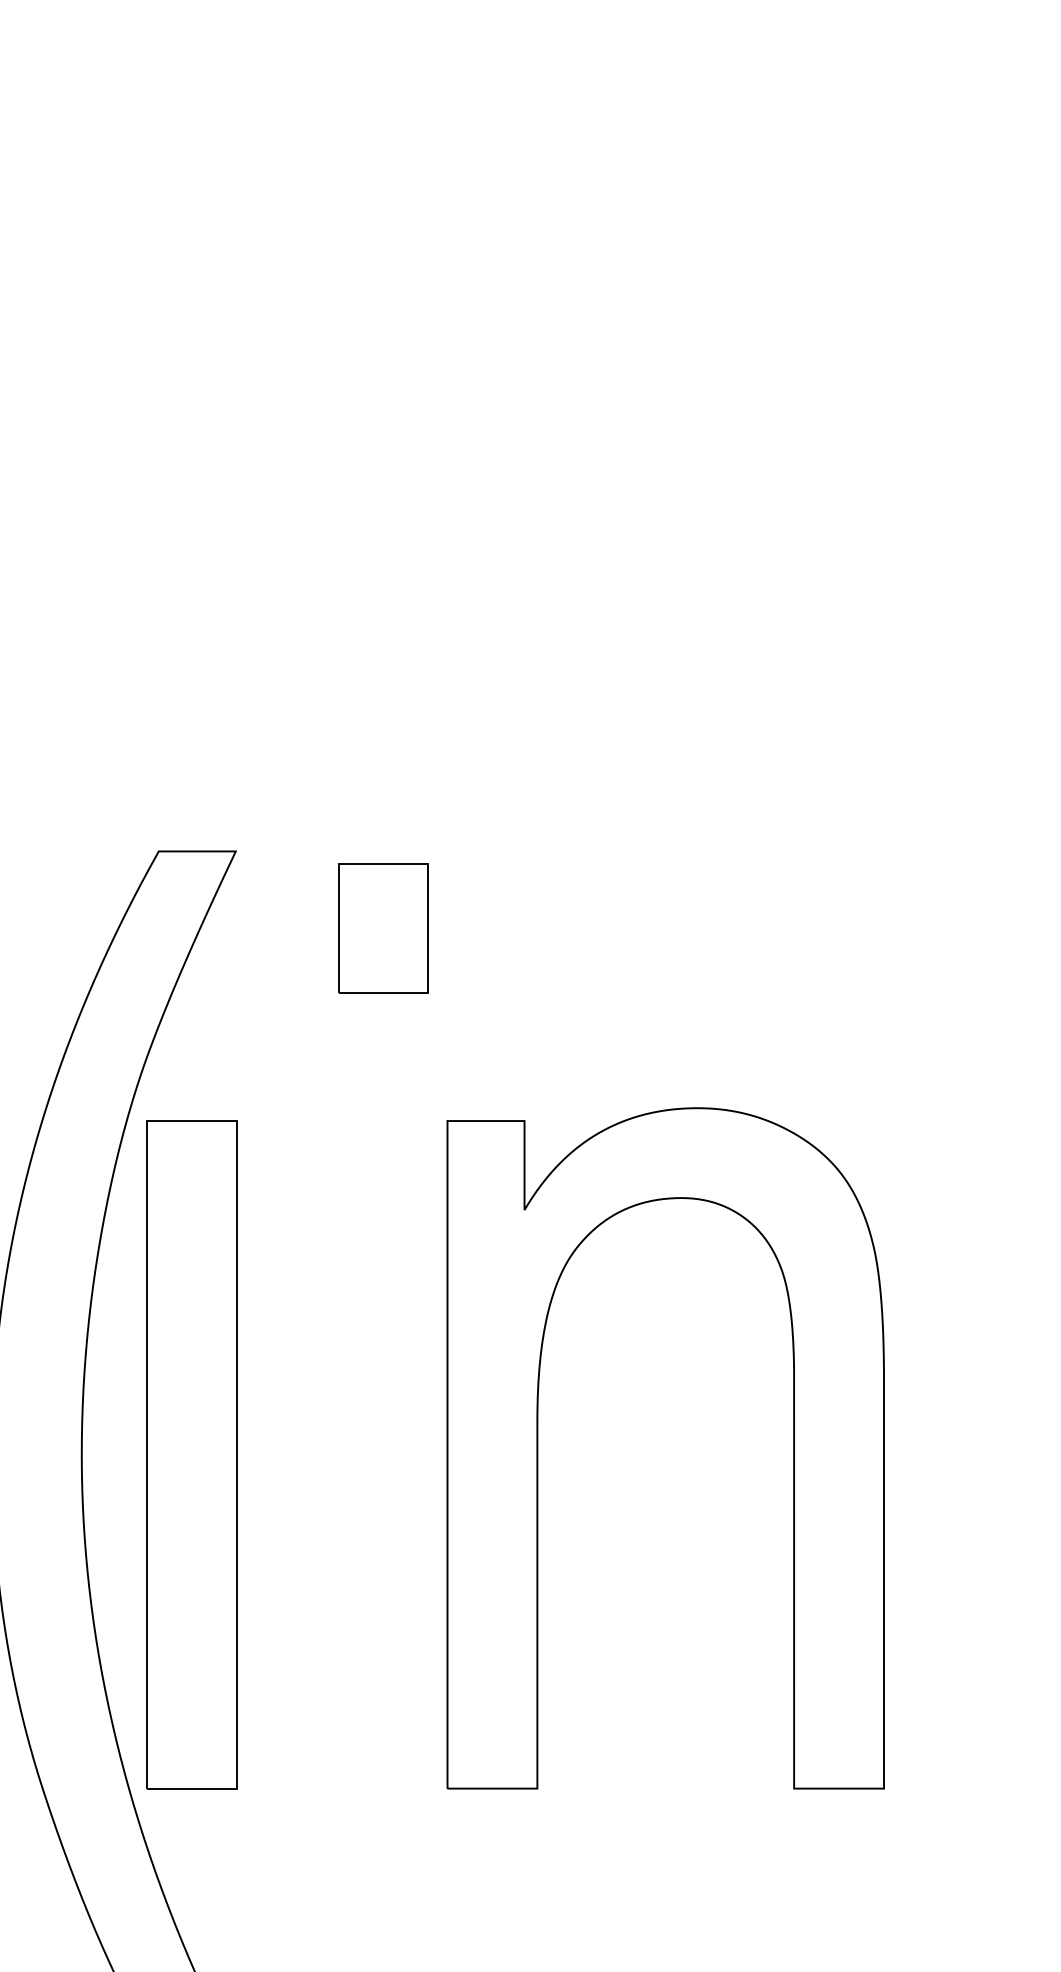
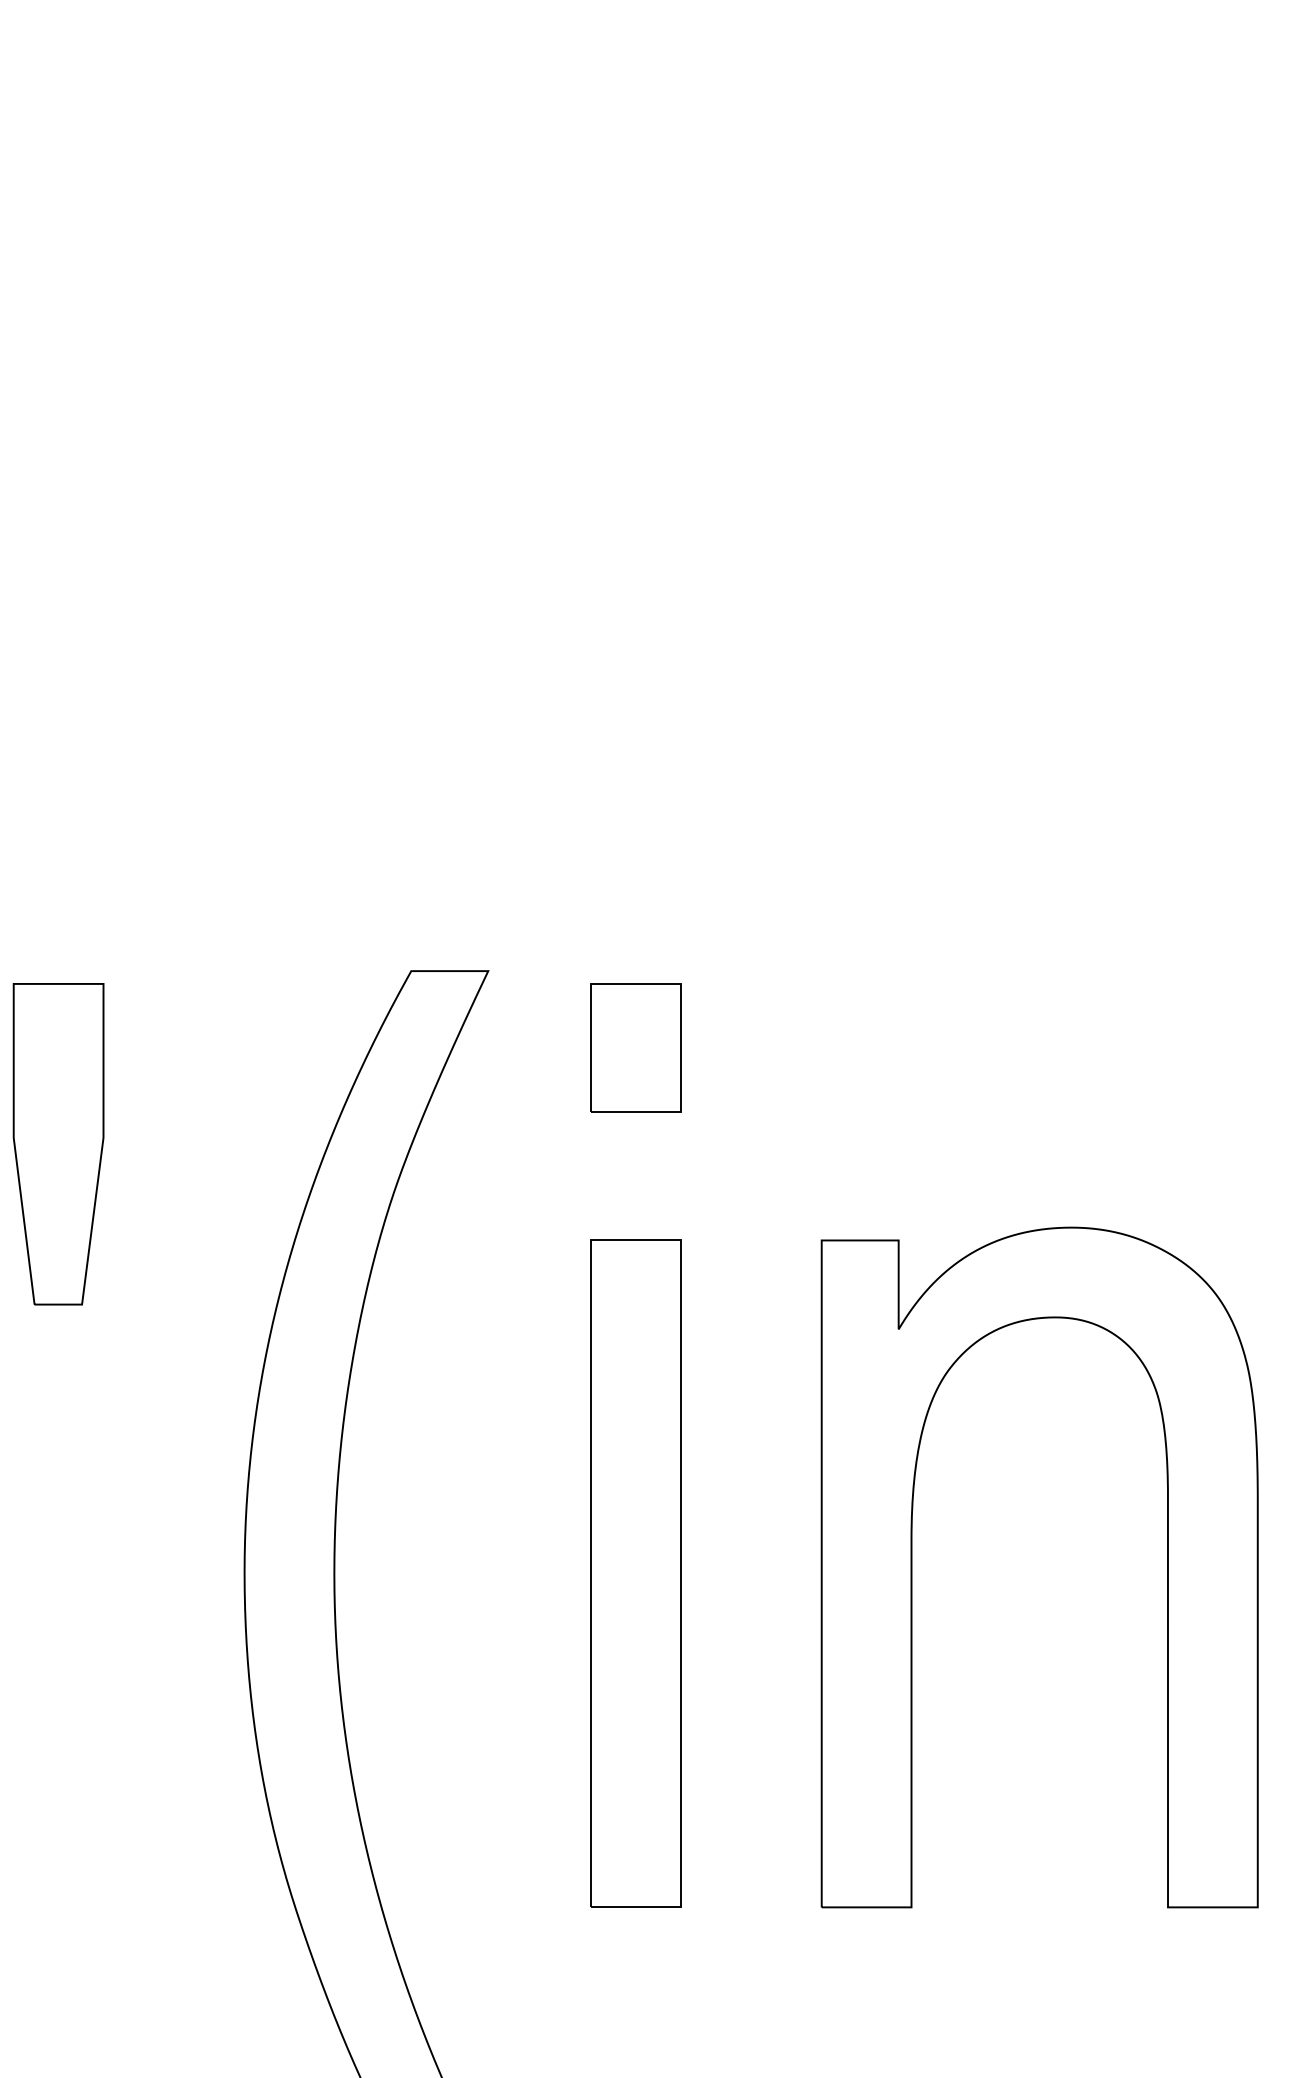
part: (538, 1448) -> (912, 1567), moved
part: (192, 1454) -> (635, 1573), moved

